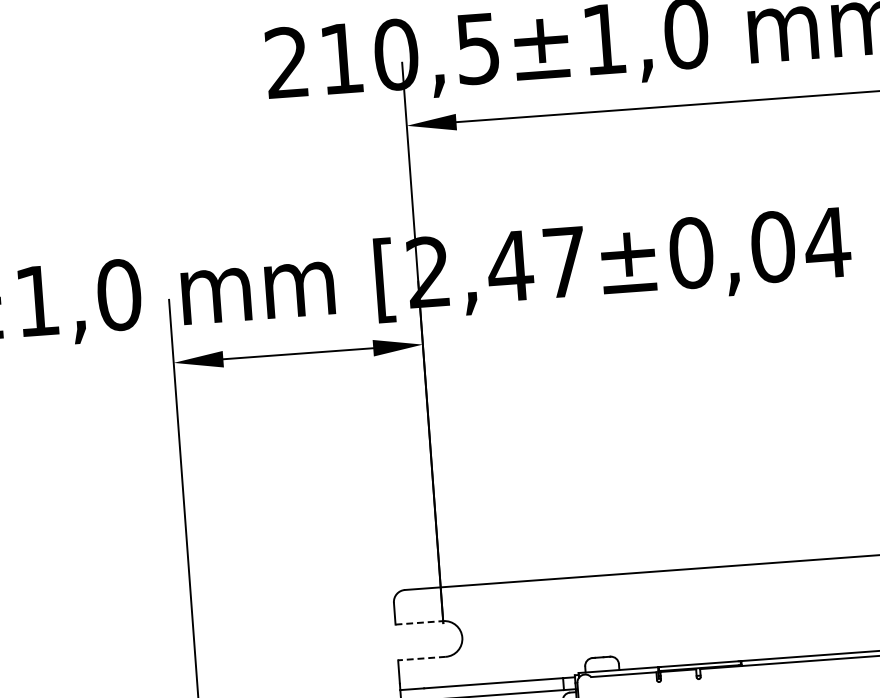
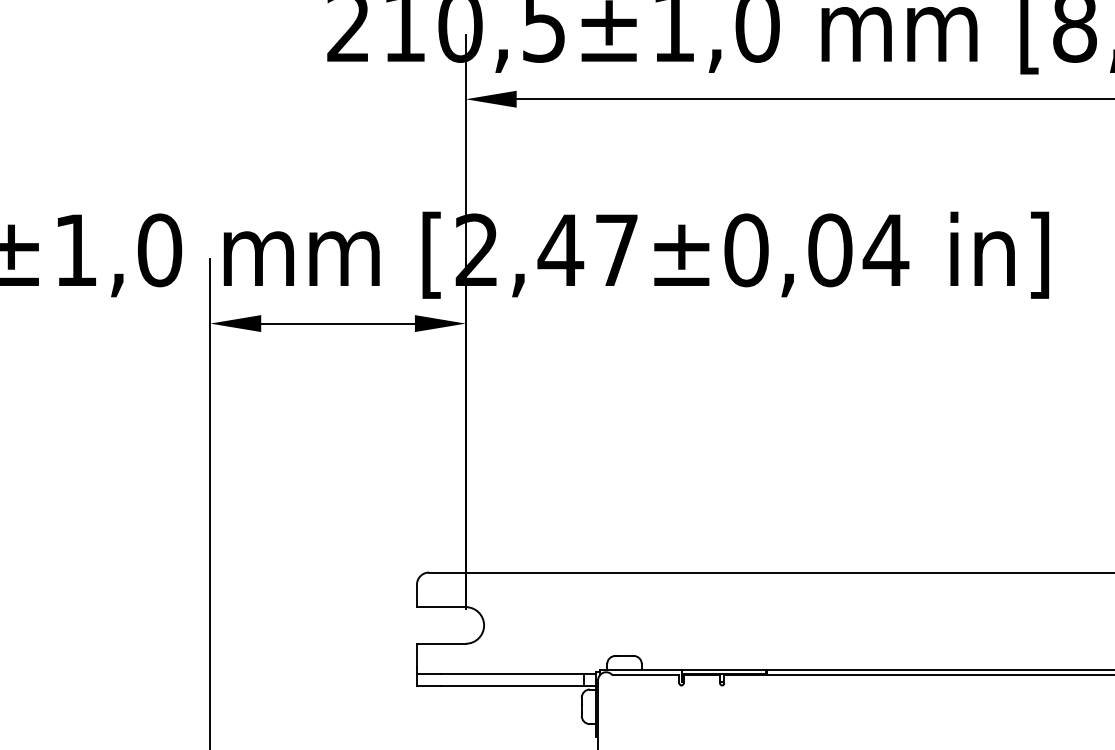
line: (419, 623) -> (441, 607), dashed -> solid
line: (421, 658) -> (440, 643), dashed -> solid

